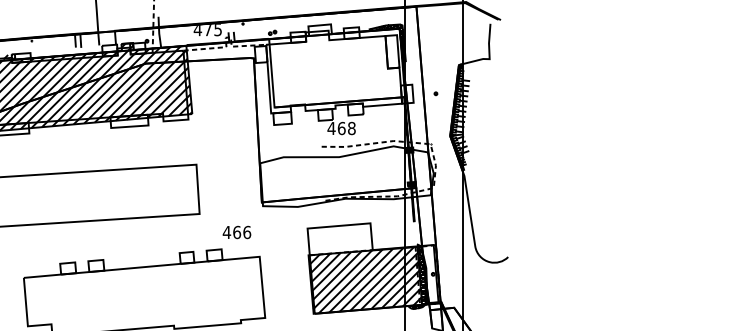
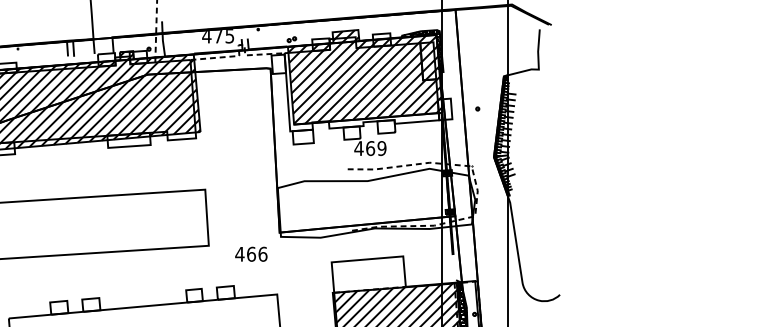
hatch: (336, 65) -> (364, 76), added
text: (351, 128) -> (381, 148), 468 -> 469
text: (236, 232) -> (250, 254), moved

